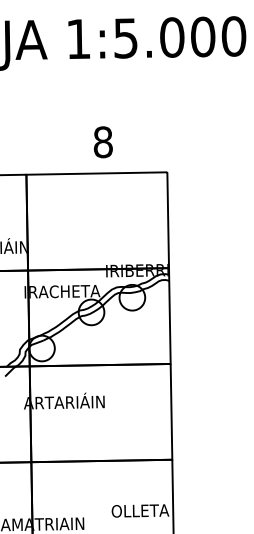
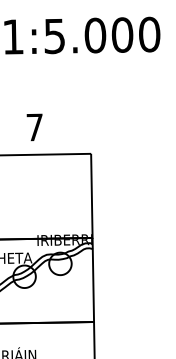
text: (102, 142) -> (34, 127), 8 -> 7

